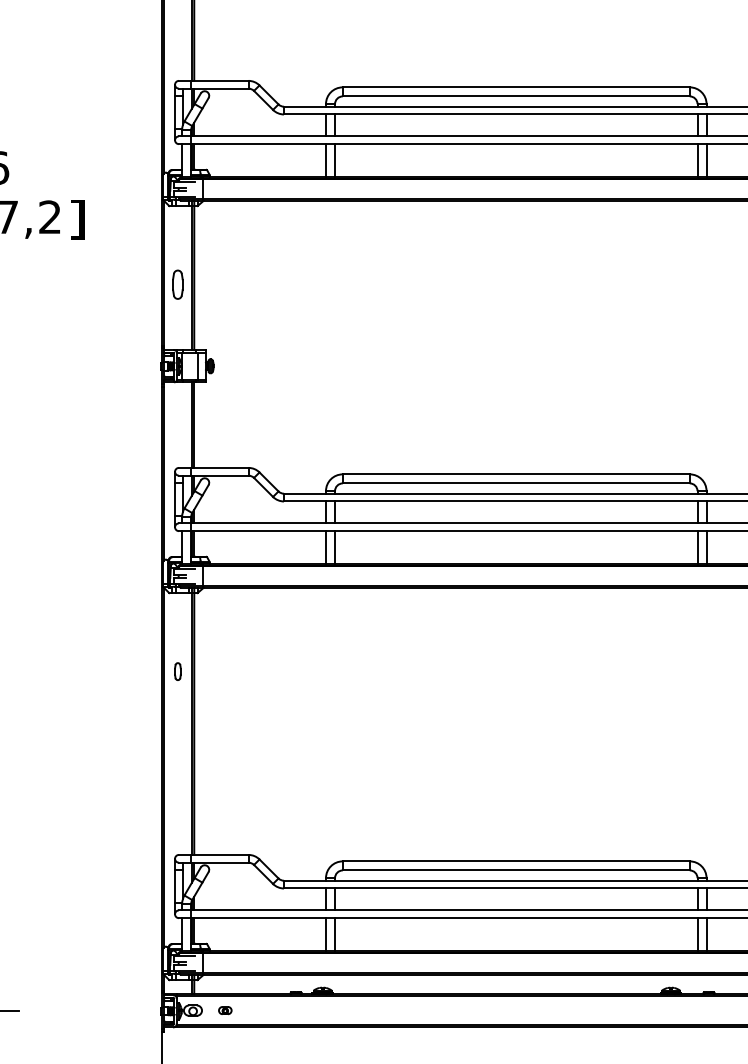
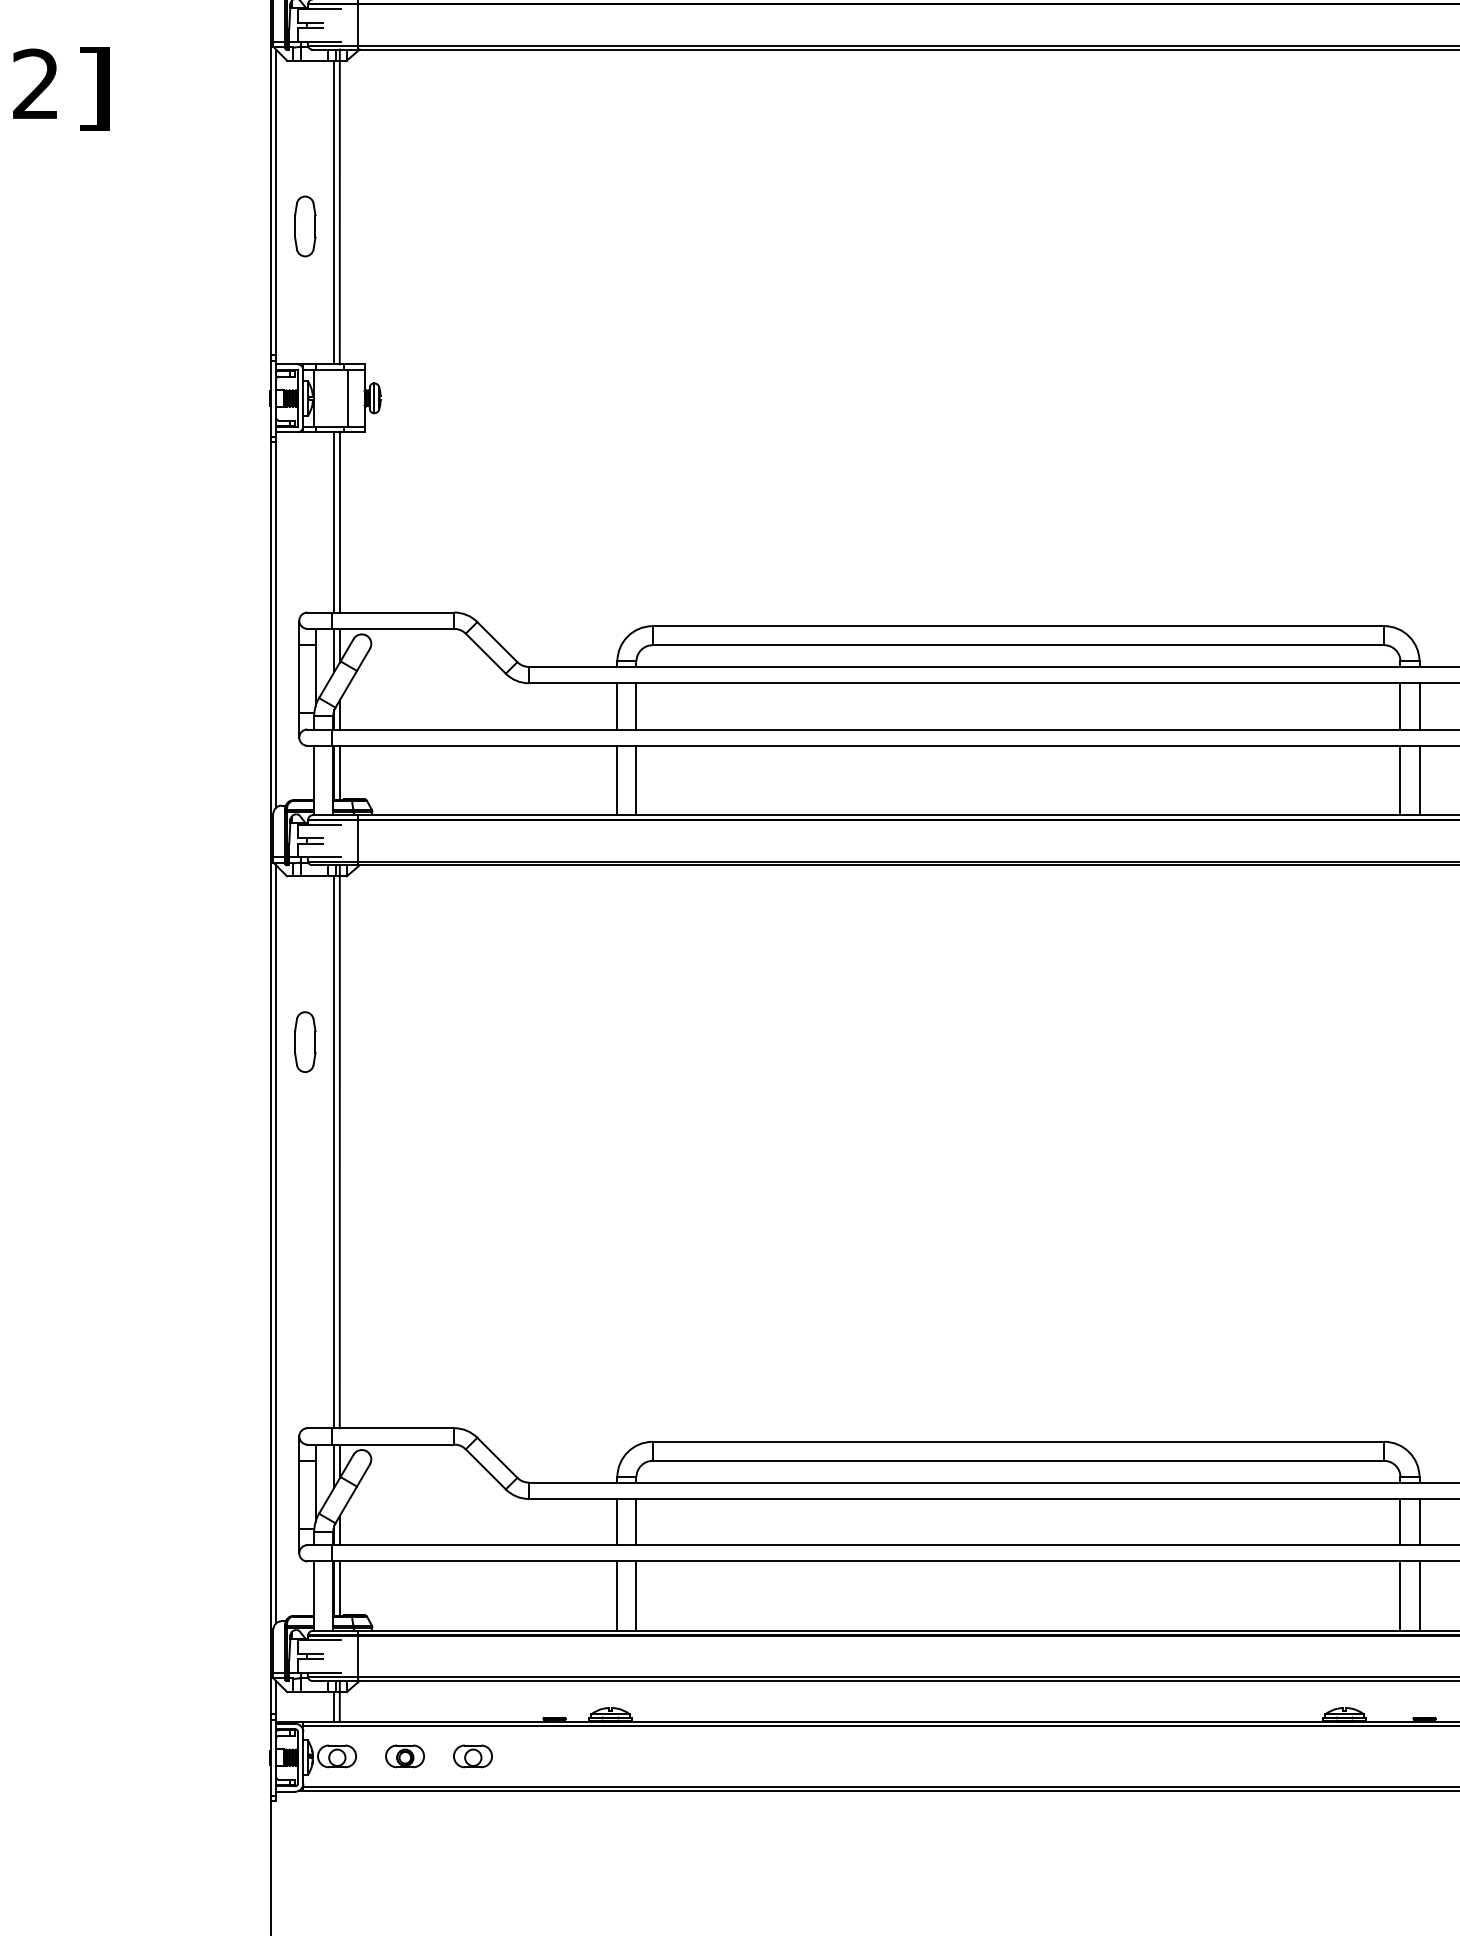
part: (177, 671) -> (304, 1041), size x1.67
part: (225, 1010) -> (405, 1756), size x1.43
part: (257, 1010) -> (473, 1756), added

